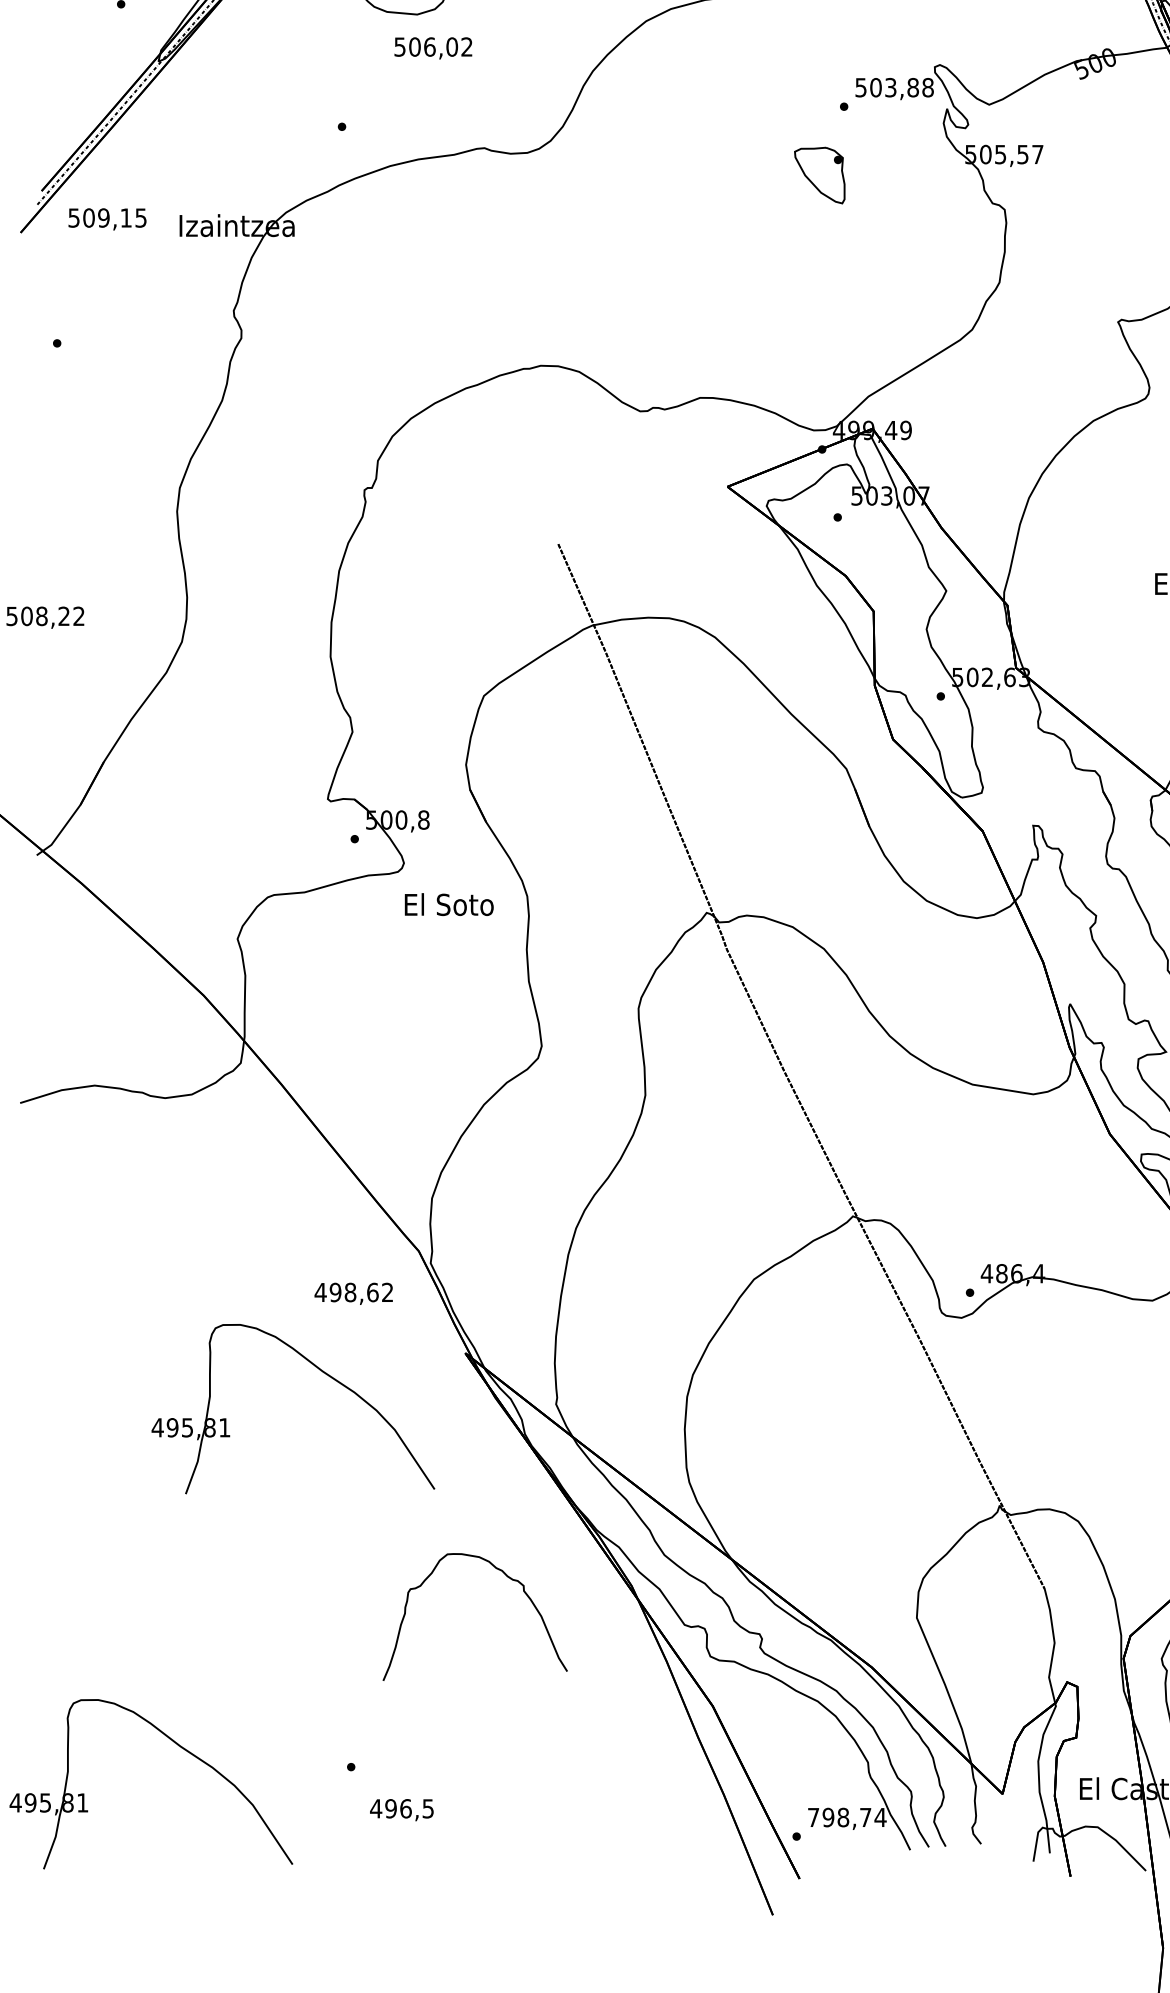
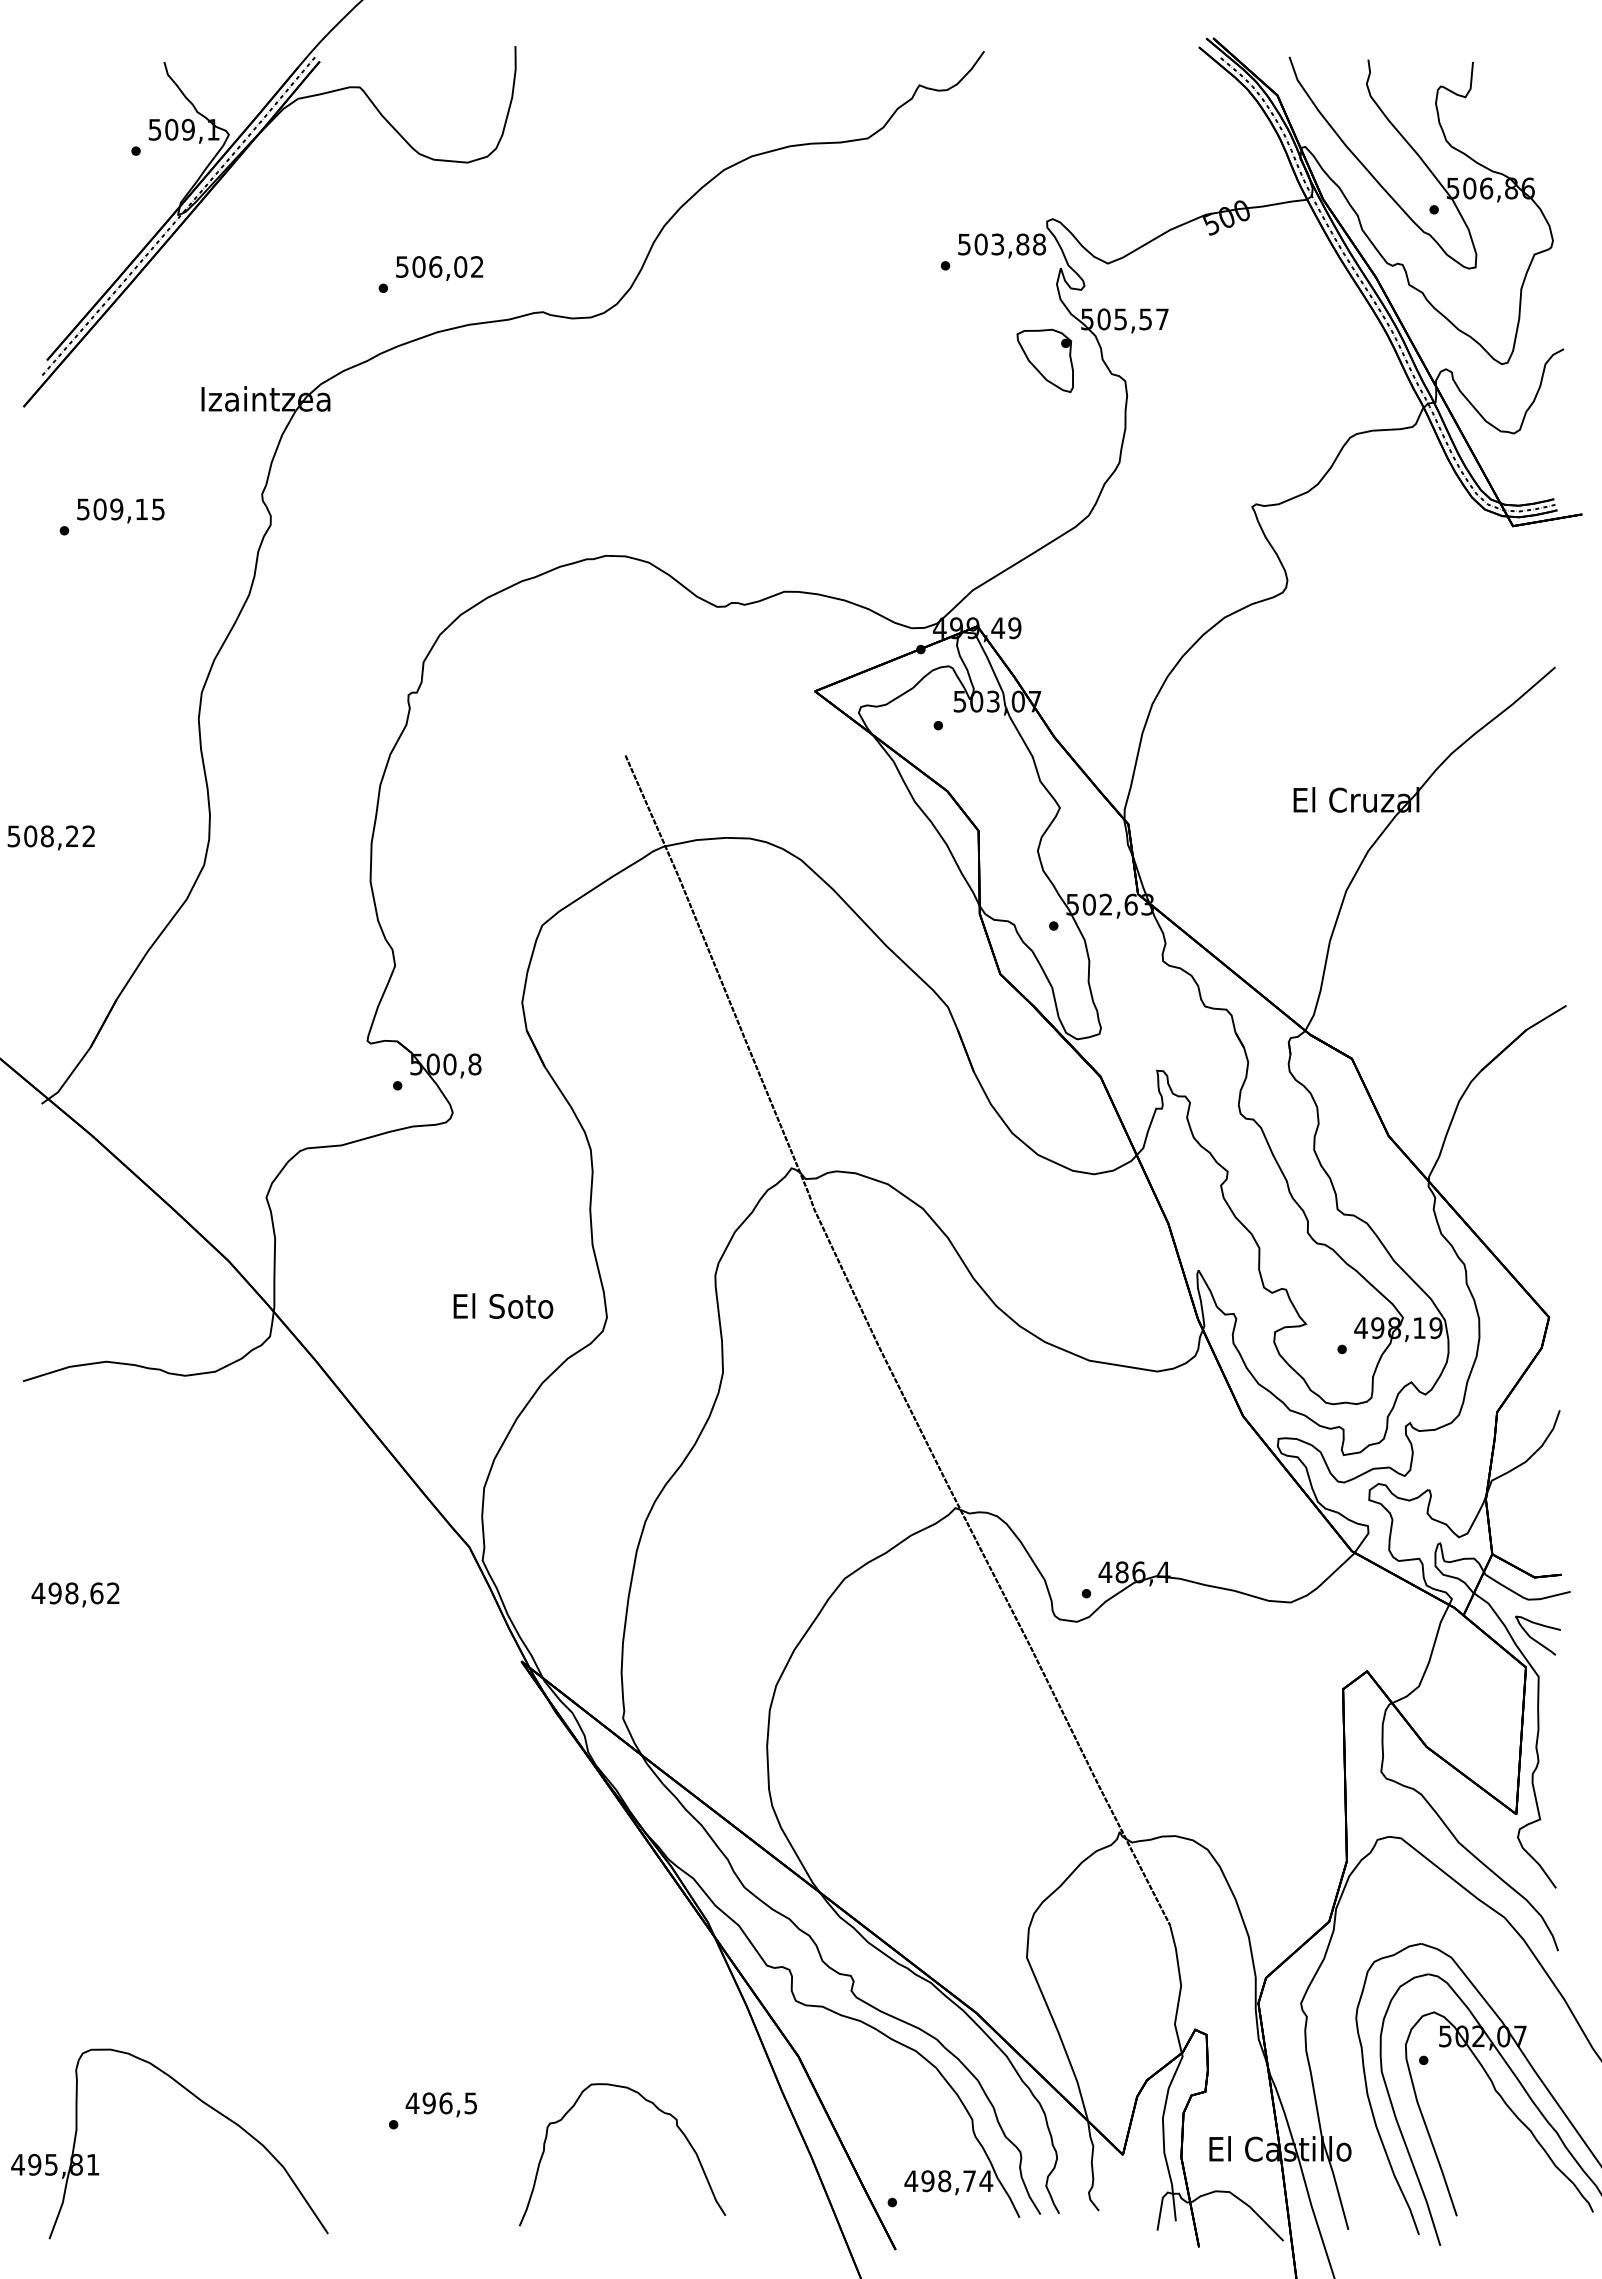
text: (433, 48) -> (439, 268), moved
part: (819, 175) -> (1044, 360), moved
text: (107, 218) -> (120, 510), moved
text: (449, 904) -> (503, 1305), moved
text: (353, 1293) -> (75, 1594), moved
part: (320, 1371) -> (359, 1681), removed
curve: (507, 1577) -> (658, 2110), moved
text: (401, 1809) -> (440, 2104), moved
text: (813, 1816) -> (911, 2180), 798,74 -> 498,74

